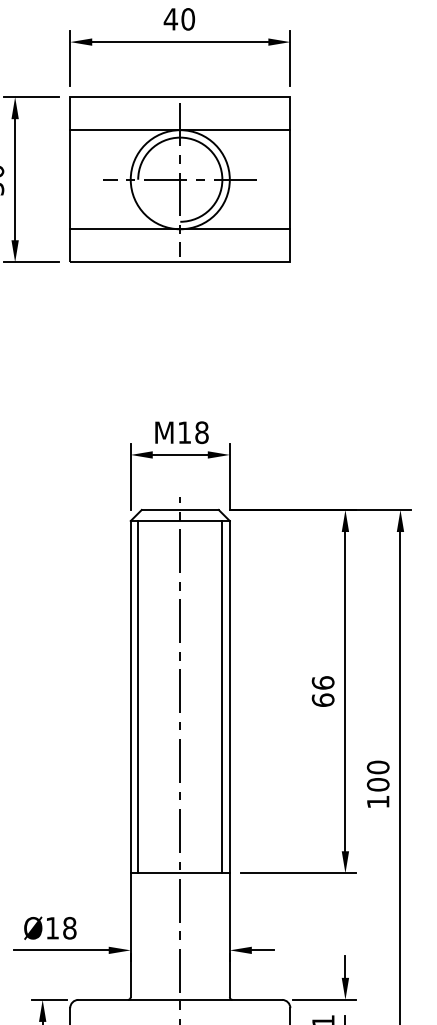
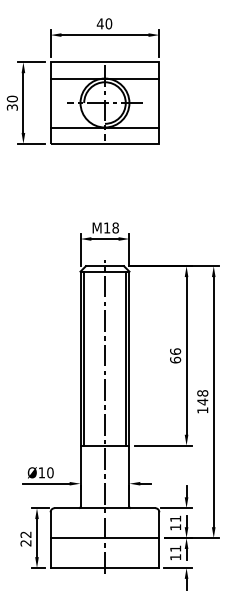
text: (377, 775) -> (202, 397), 100 -> 148
text: (69, 927) -> (50, 472), Ø18 -> Ø10

